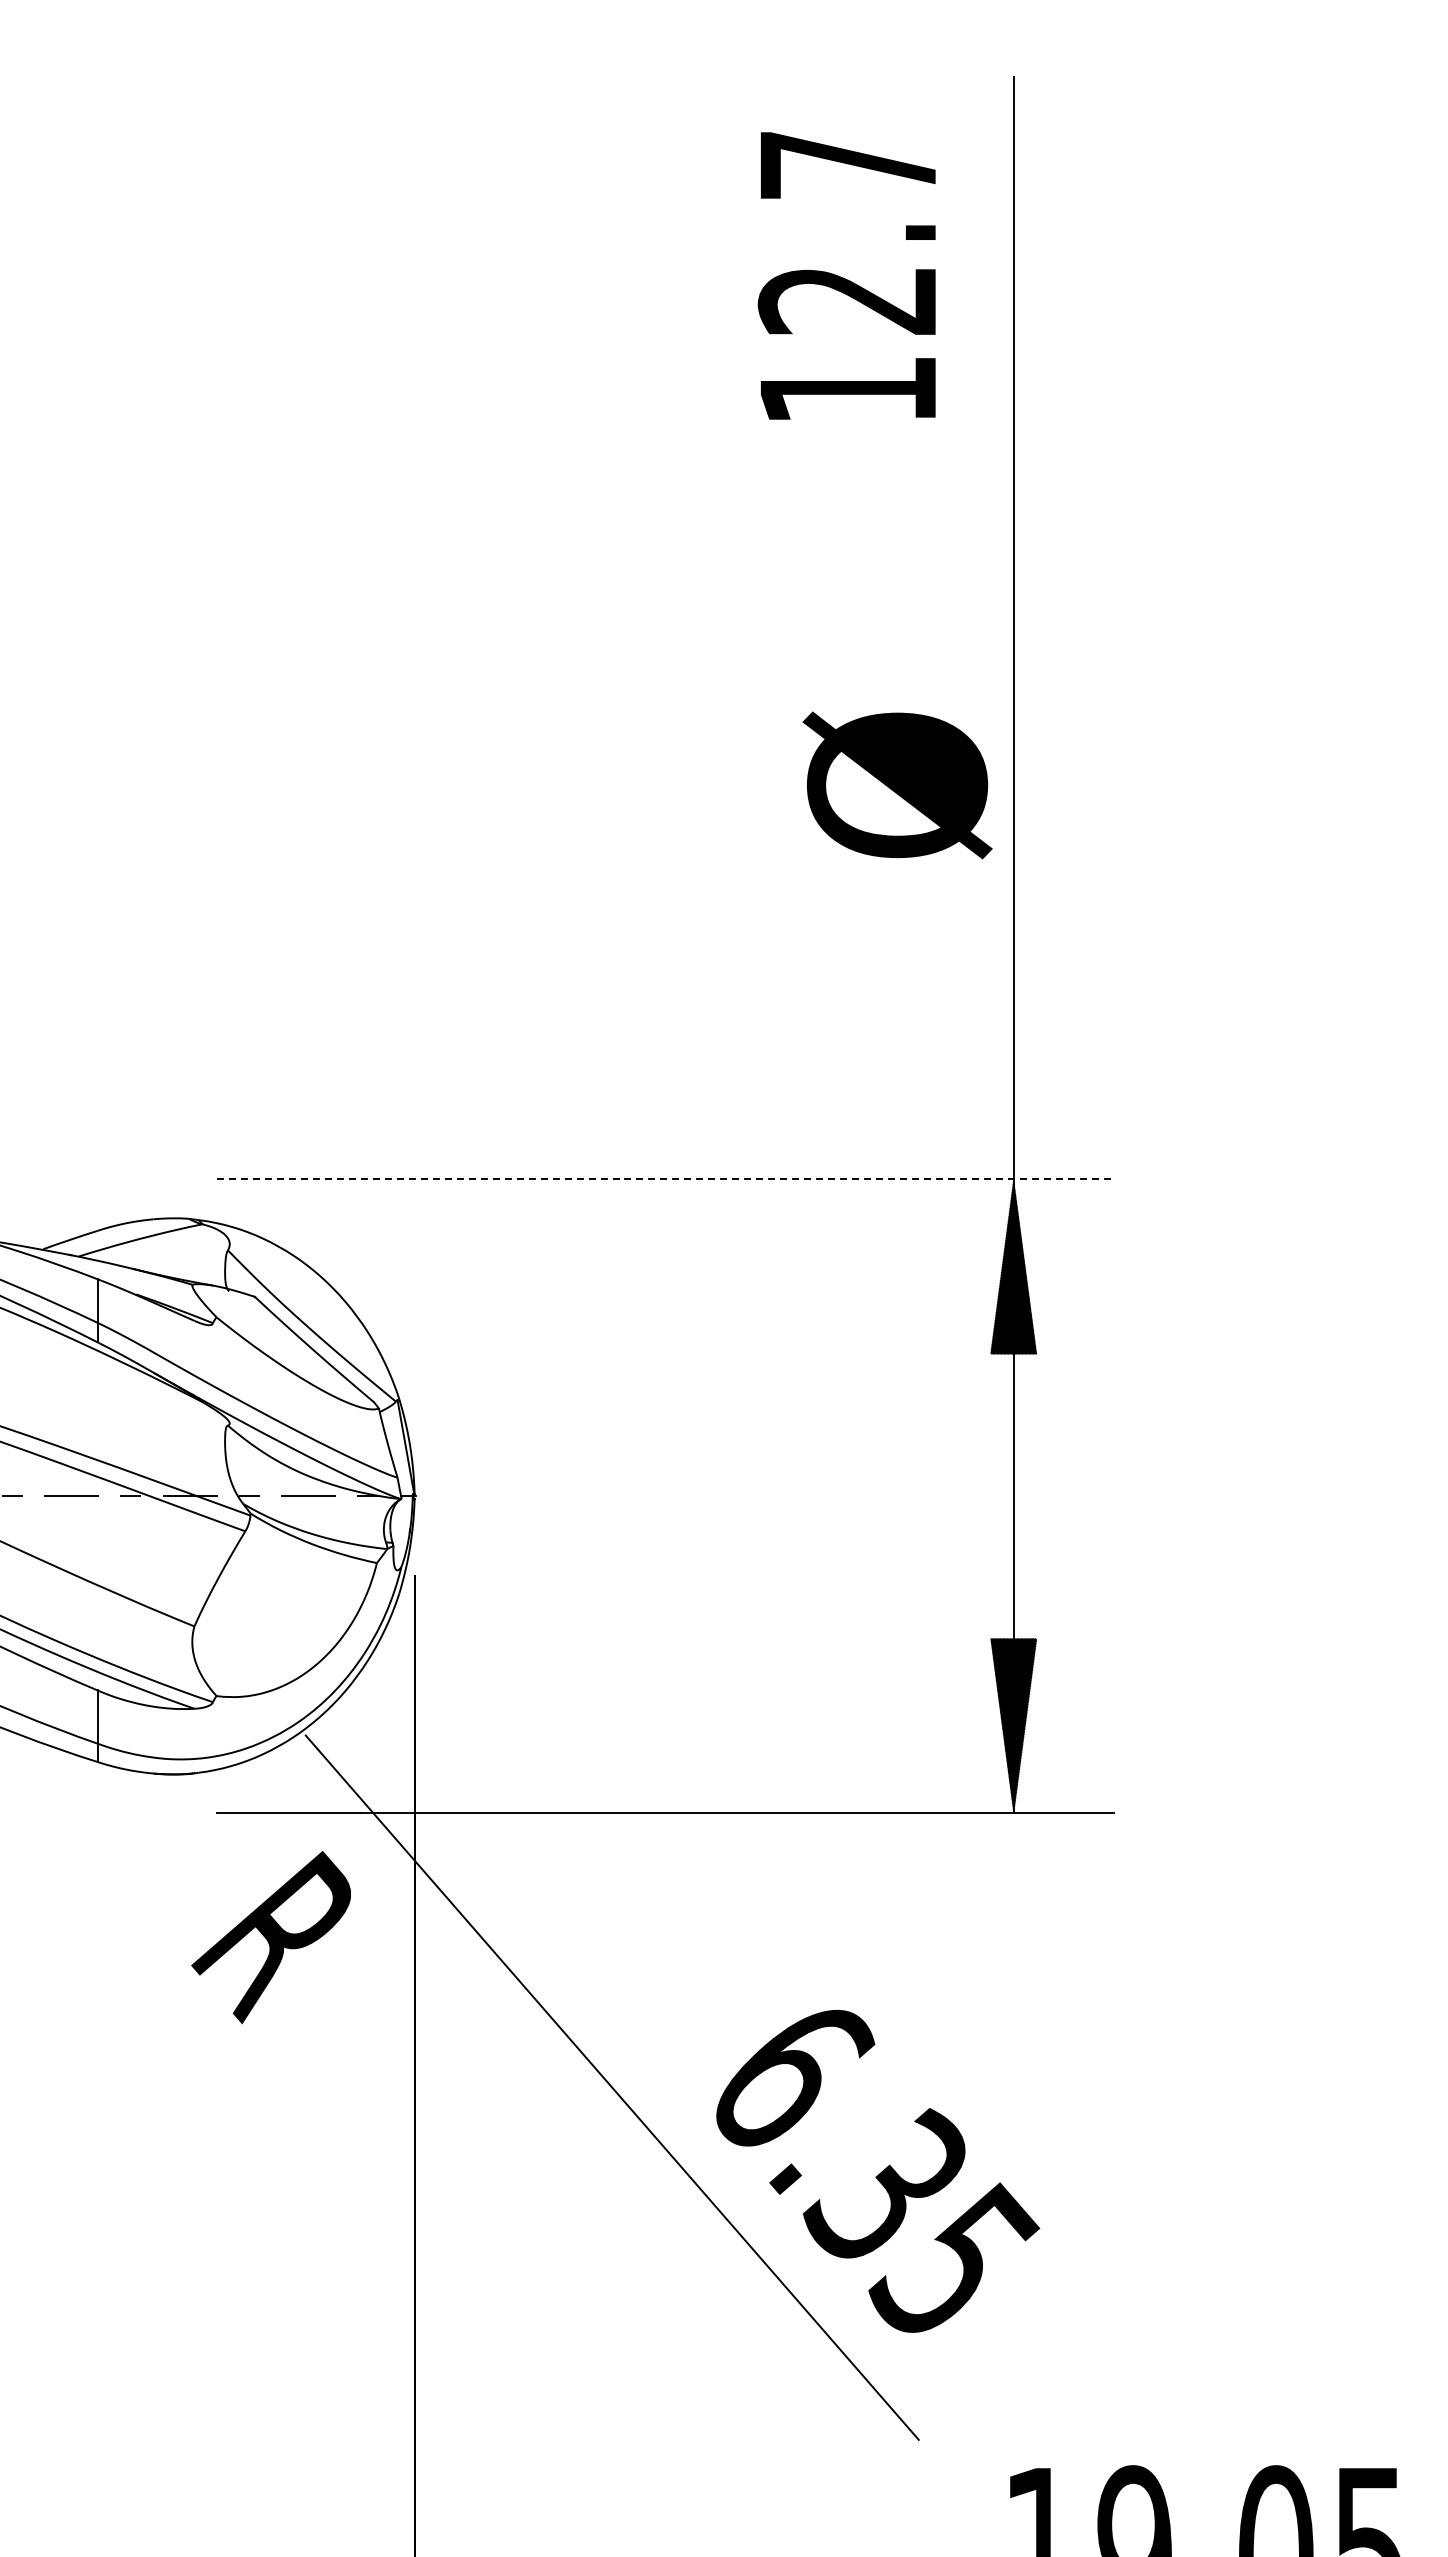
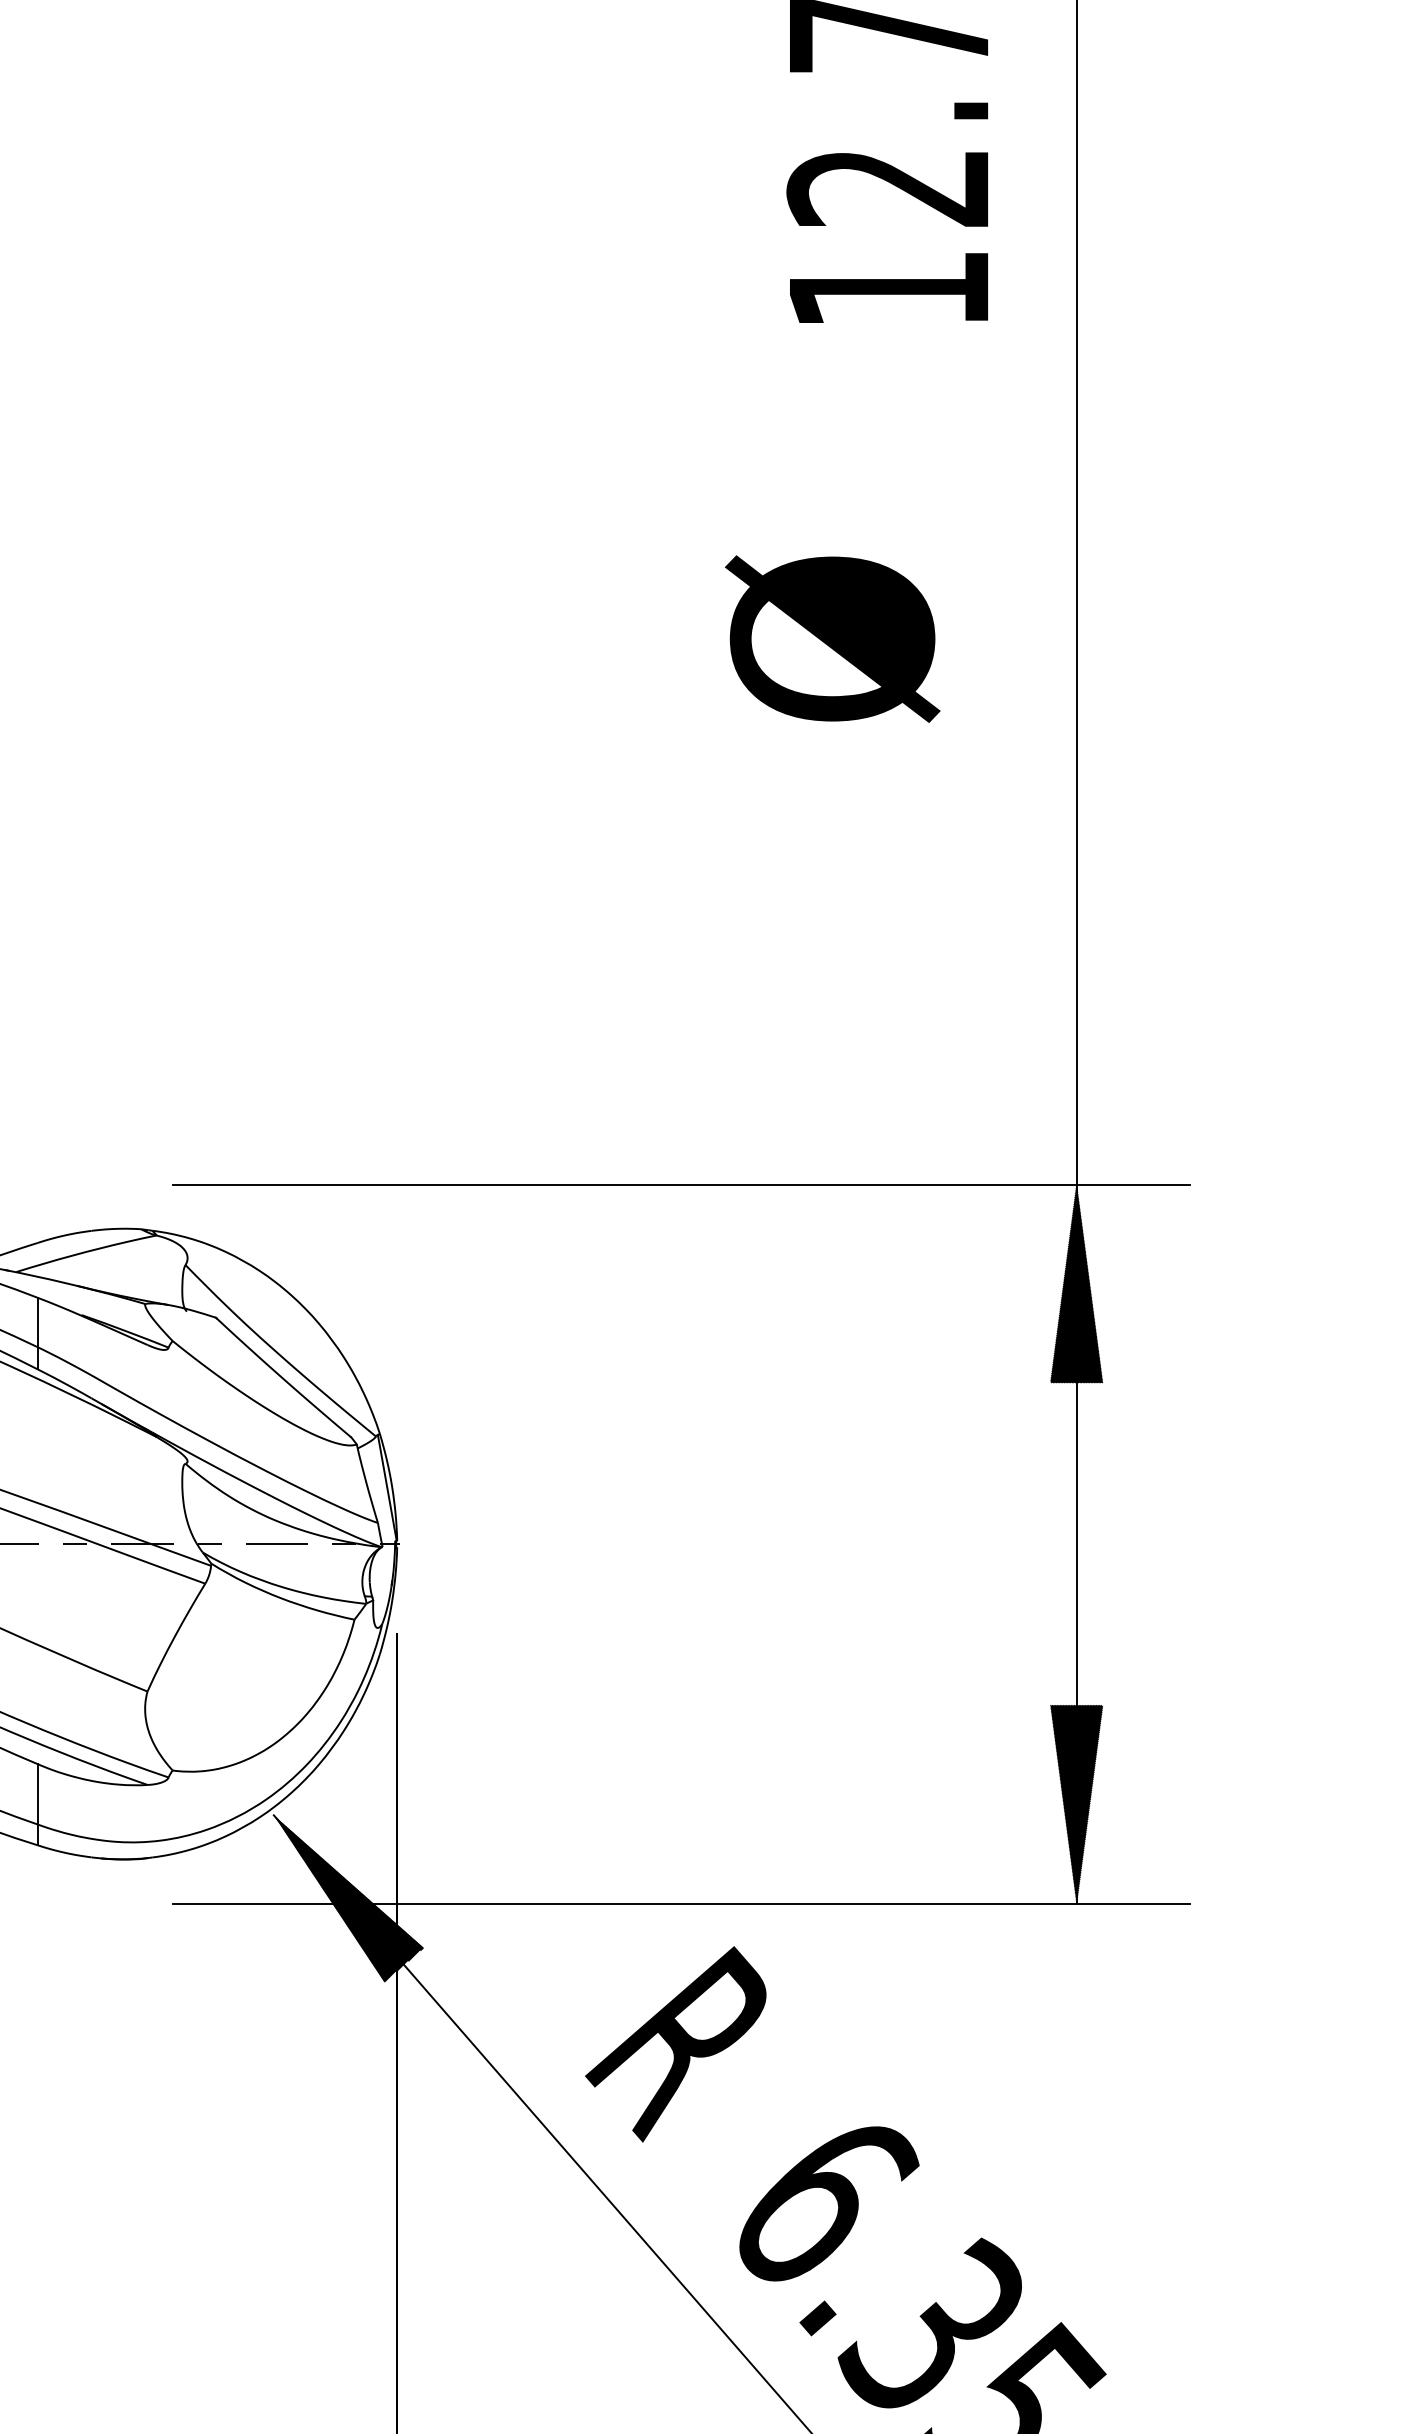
text: (897, 785) -> (832, 639), moved
line: (665, 1179) -> (681, 1184), dashed -> solid
hatch: (371, 1809) -> (348, 1899), added
text: (270, 1937) -> (674, 2044), moved

